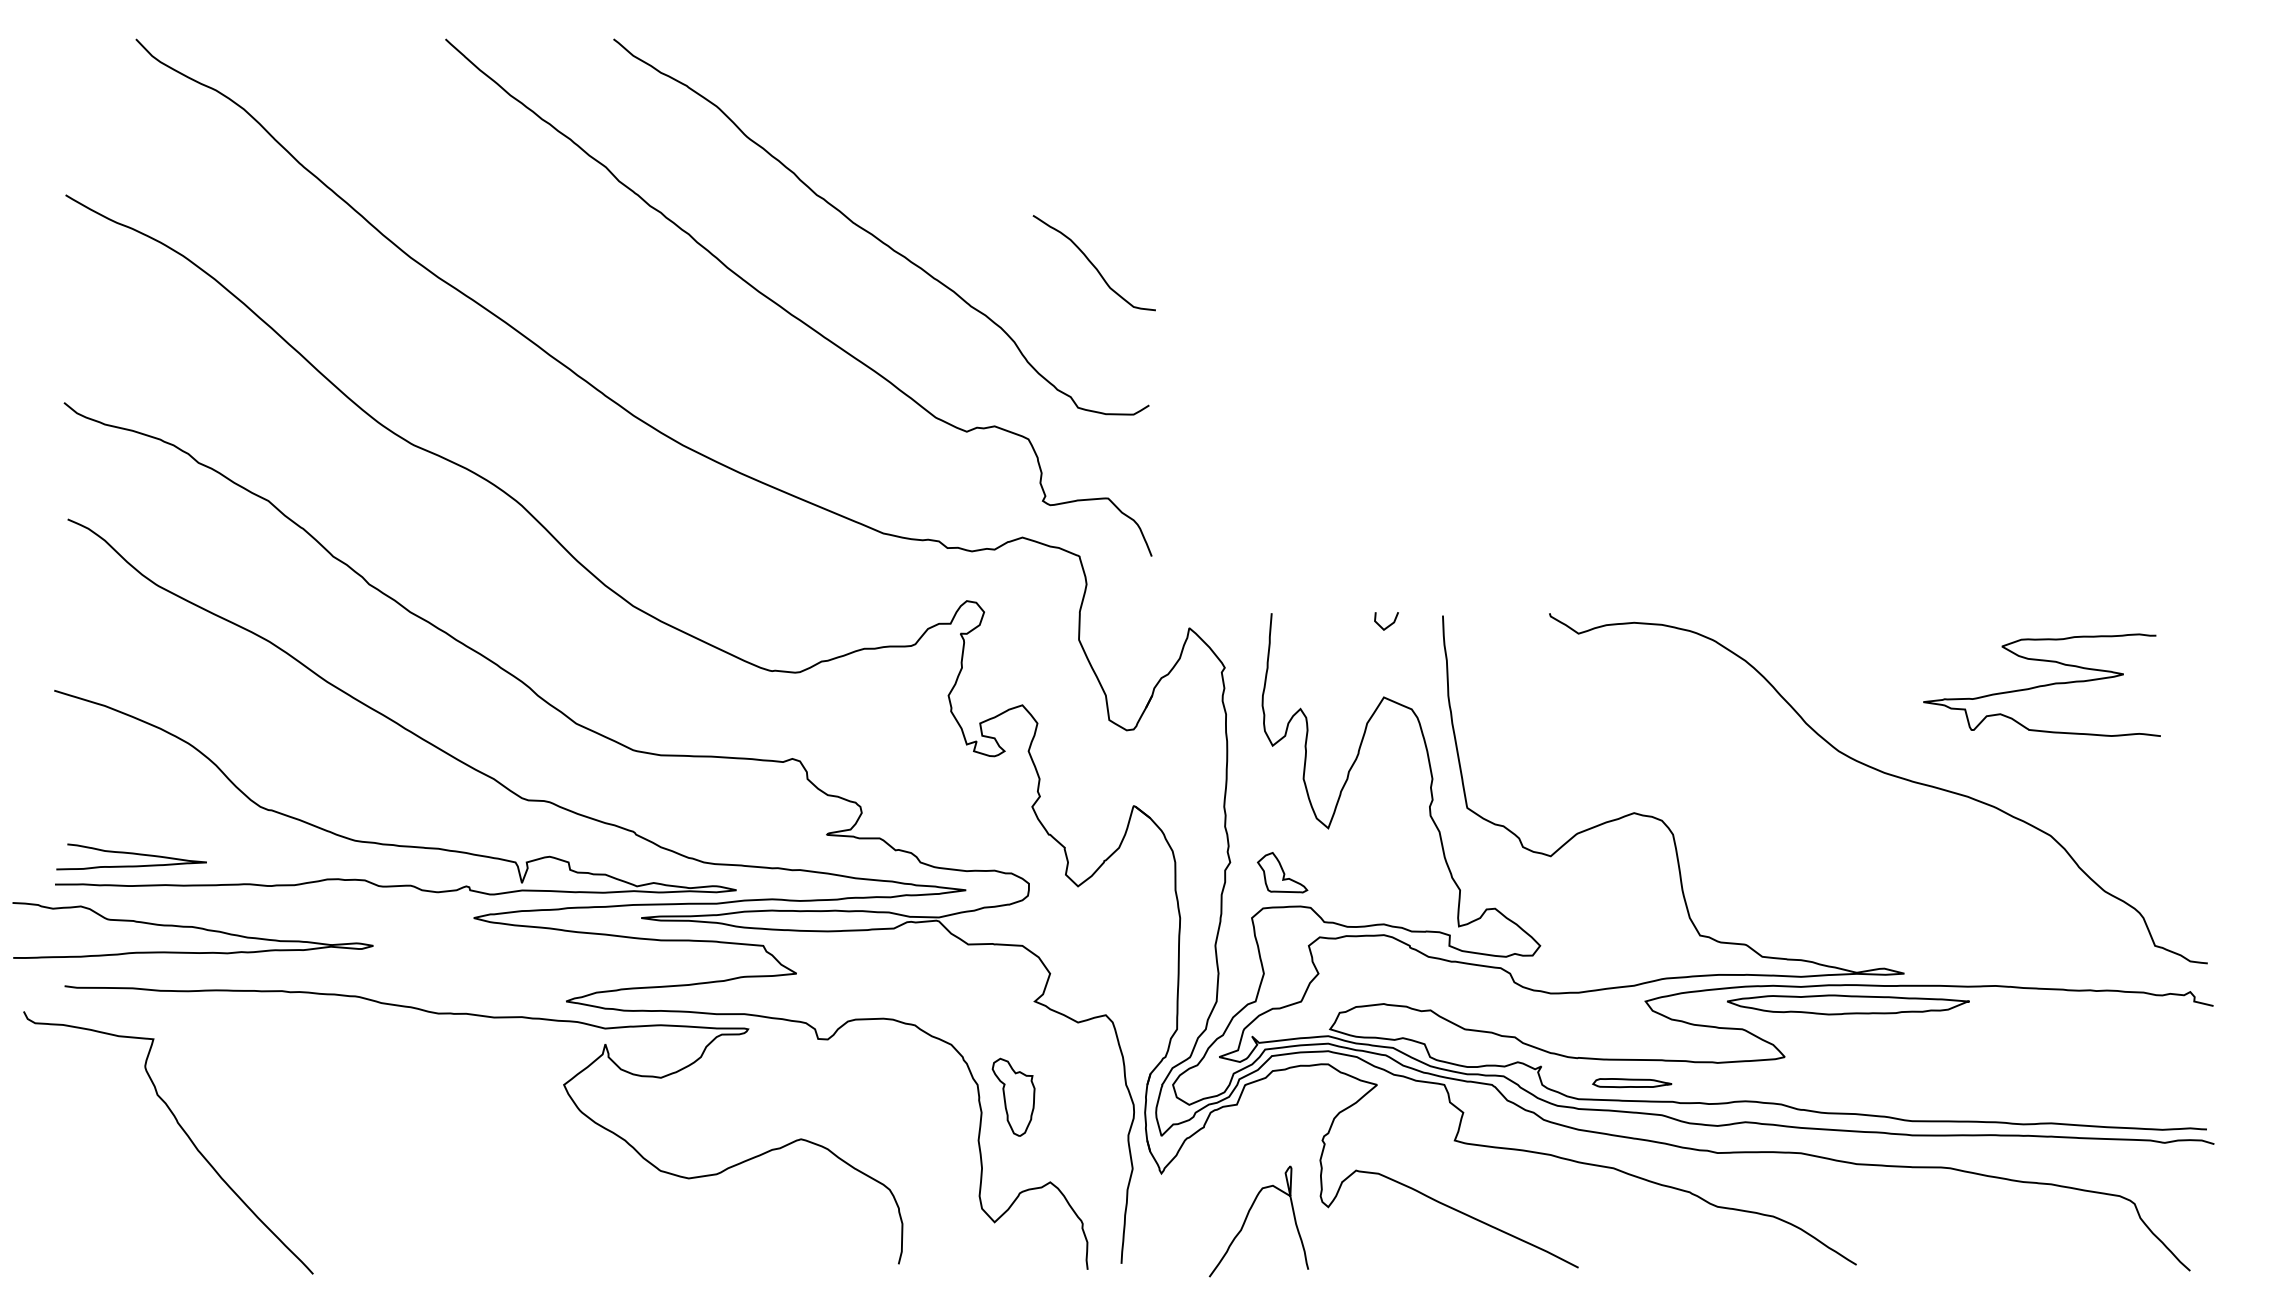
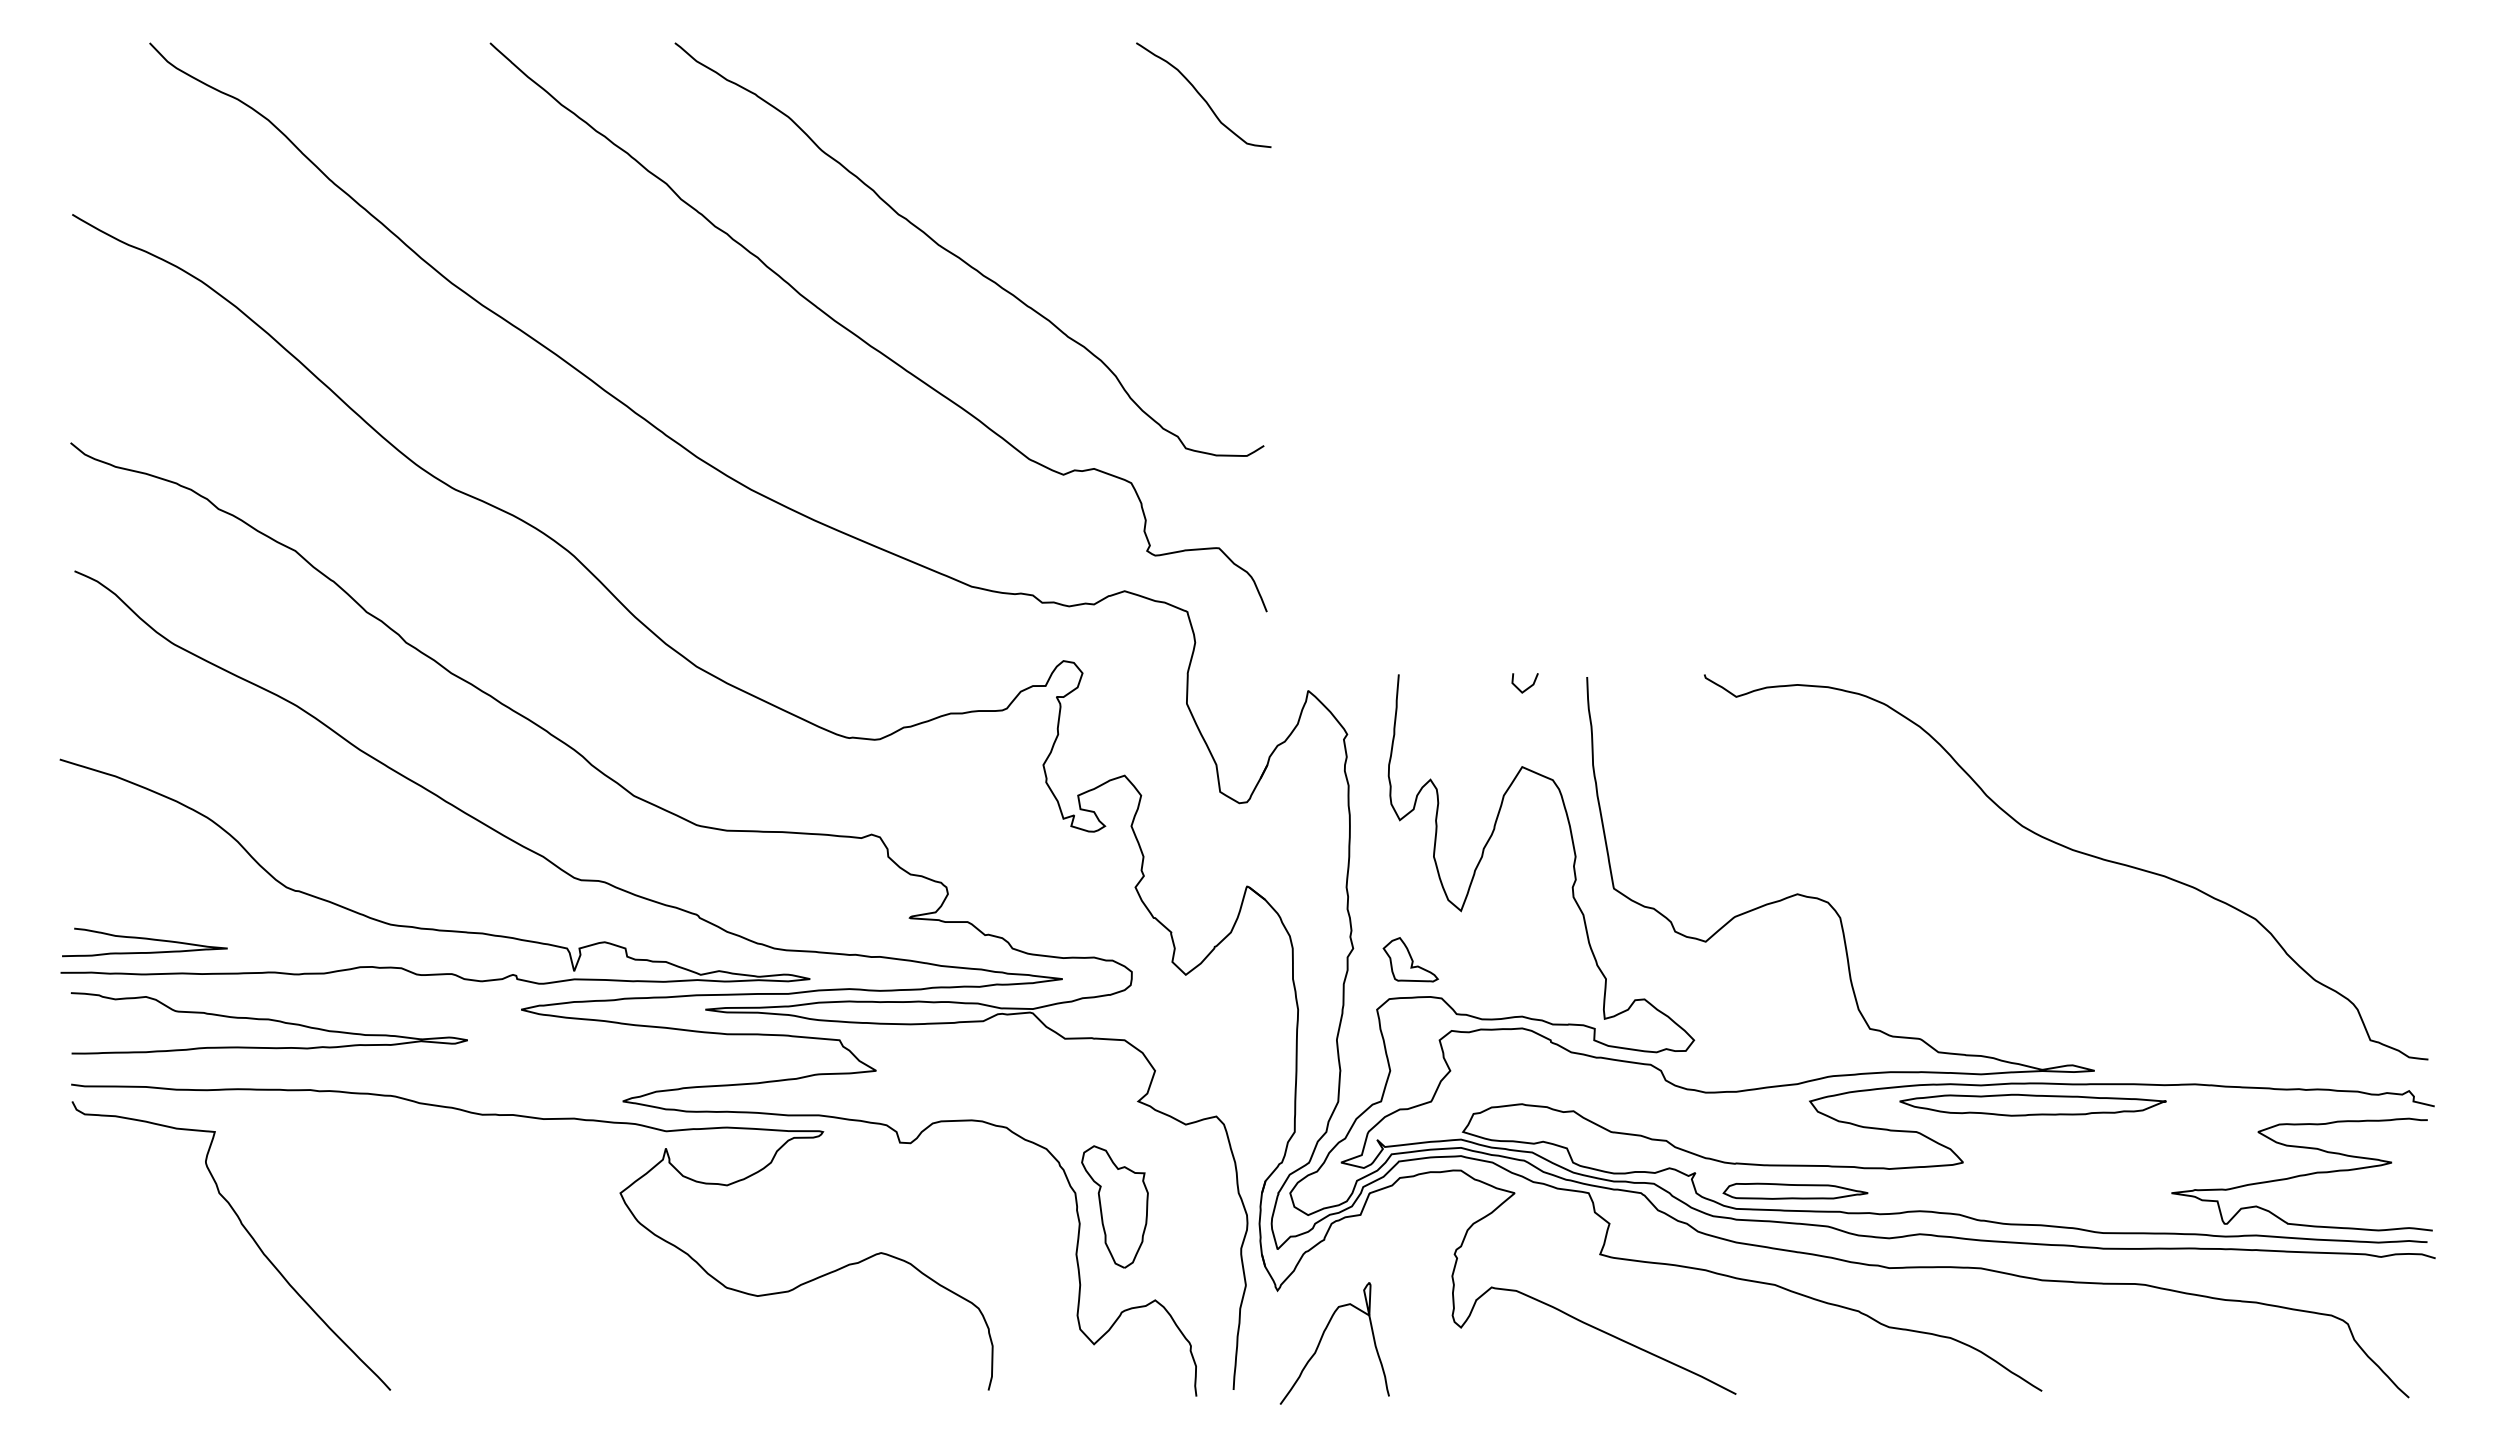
curve: (1093, 264) -> (1202, 96), moved
curve: (2041, 685) -> (2301, 1174), moved
curve: (192, 927) -> (268, 1020), moved
part: (1632, 1082) -> (1795, 1190), size x1.67
part: (1013, 1097) -> (1114, 1206), size x1.43
curve: (183, 1131) -> (247, 1233), moved
curve: (1247, 1217) -> (1322, 1338), moved

